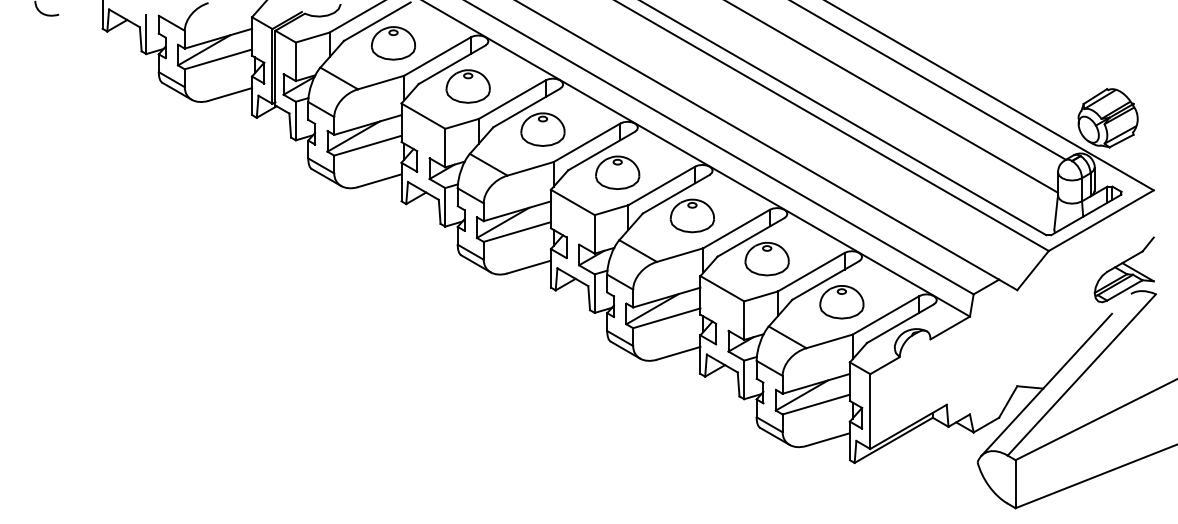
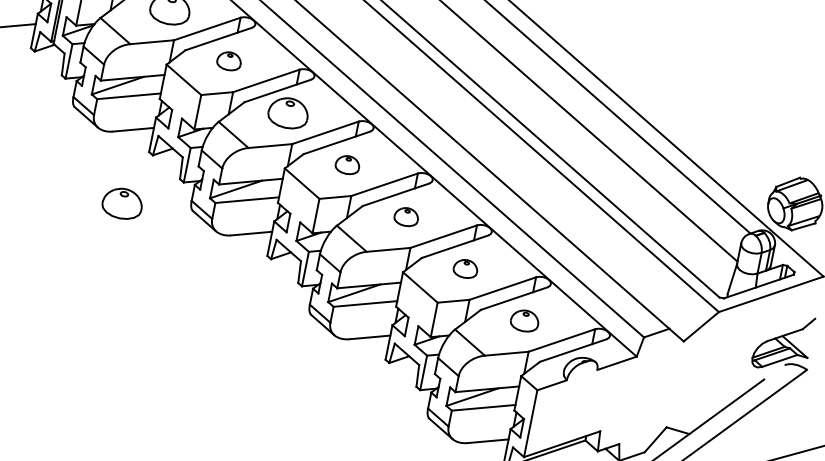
part: (467, 86) -> (228, 61), size x0.6
part: (617, 172) -> (347, 164), size x0.6
part: (691, 215) -> (405, 216), size x0.6
part: (766, 258) -> (465, 268), size x0.6
part: (383, 262) -> (122, 203), added
part: (841, 302) -> (524, 321), size x0.7

